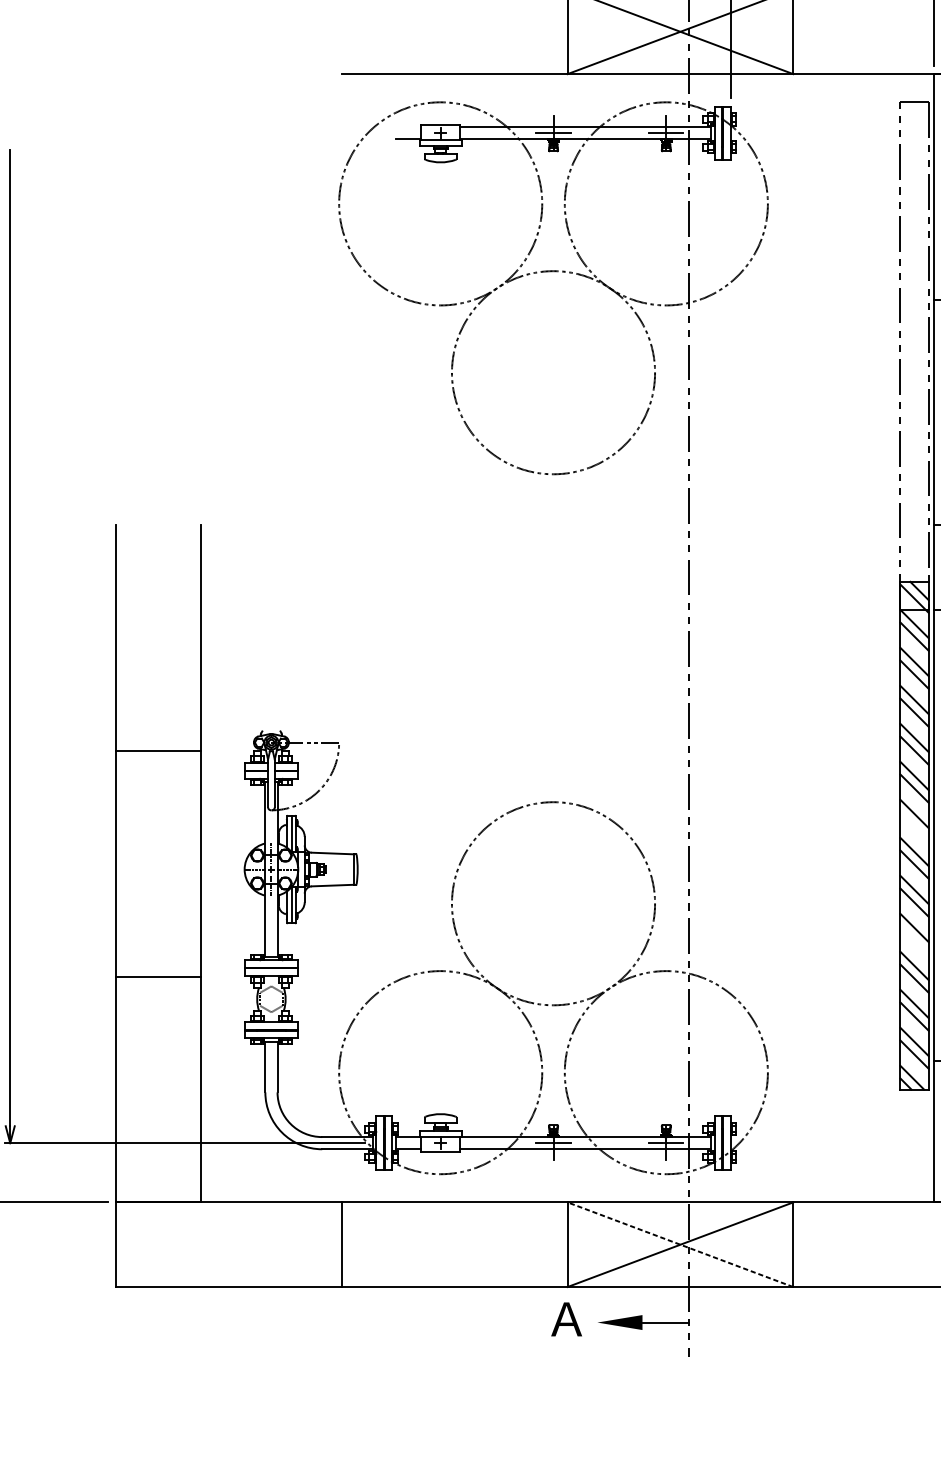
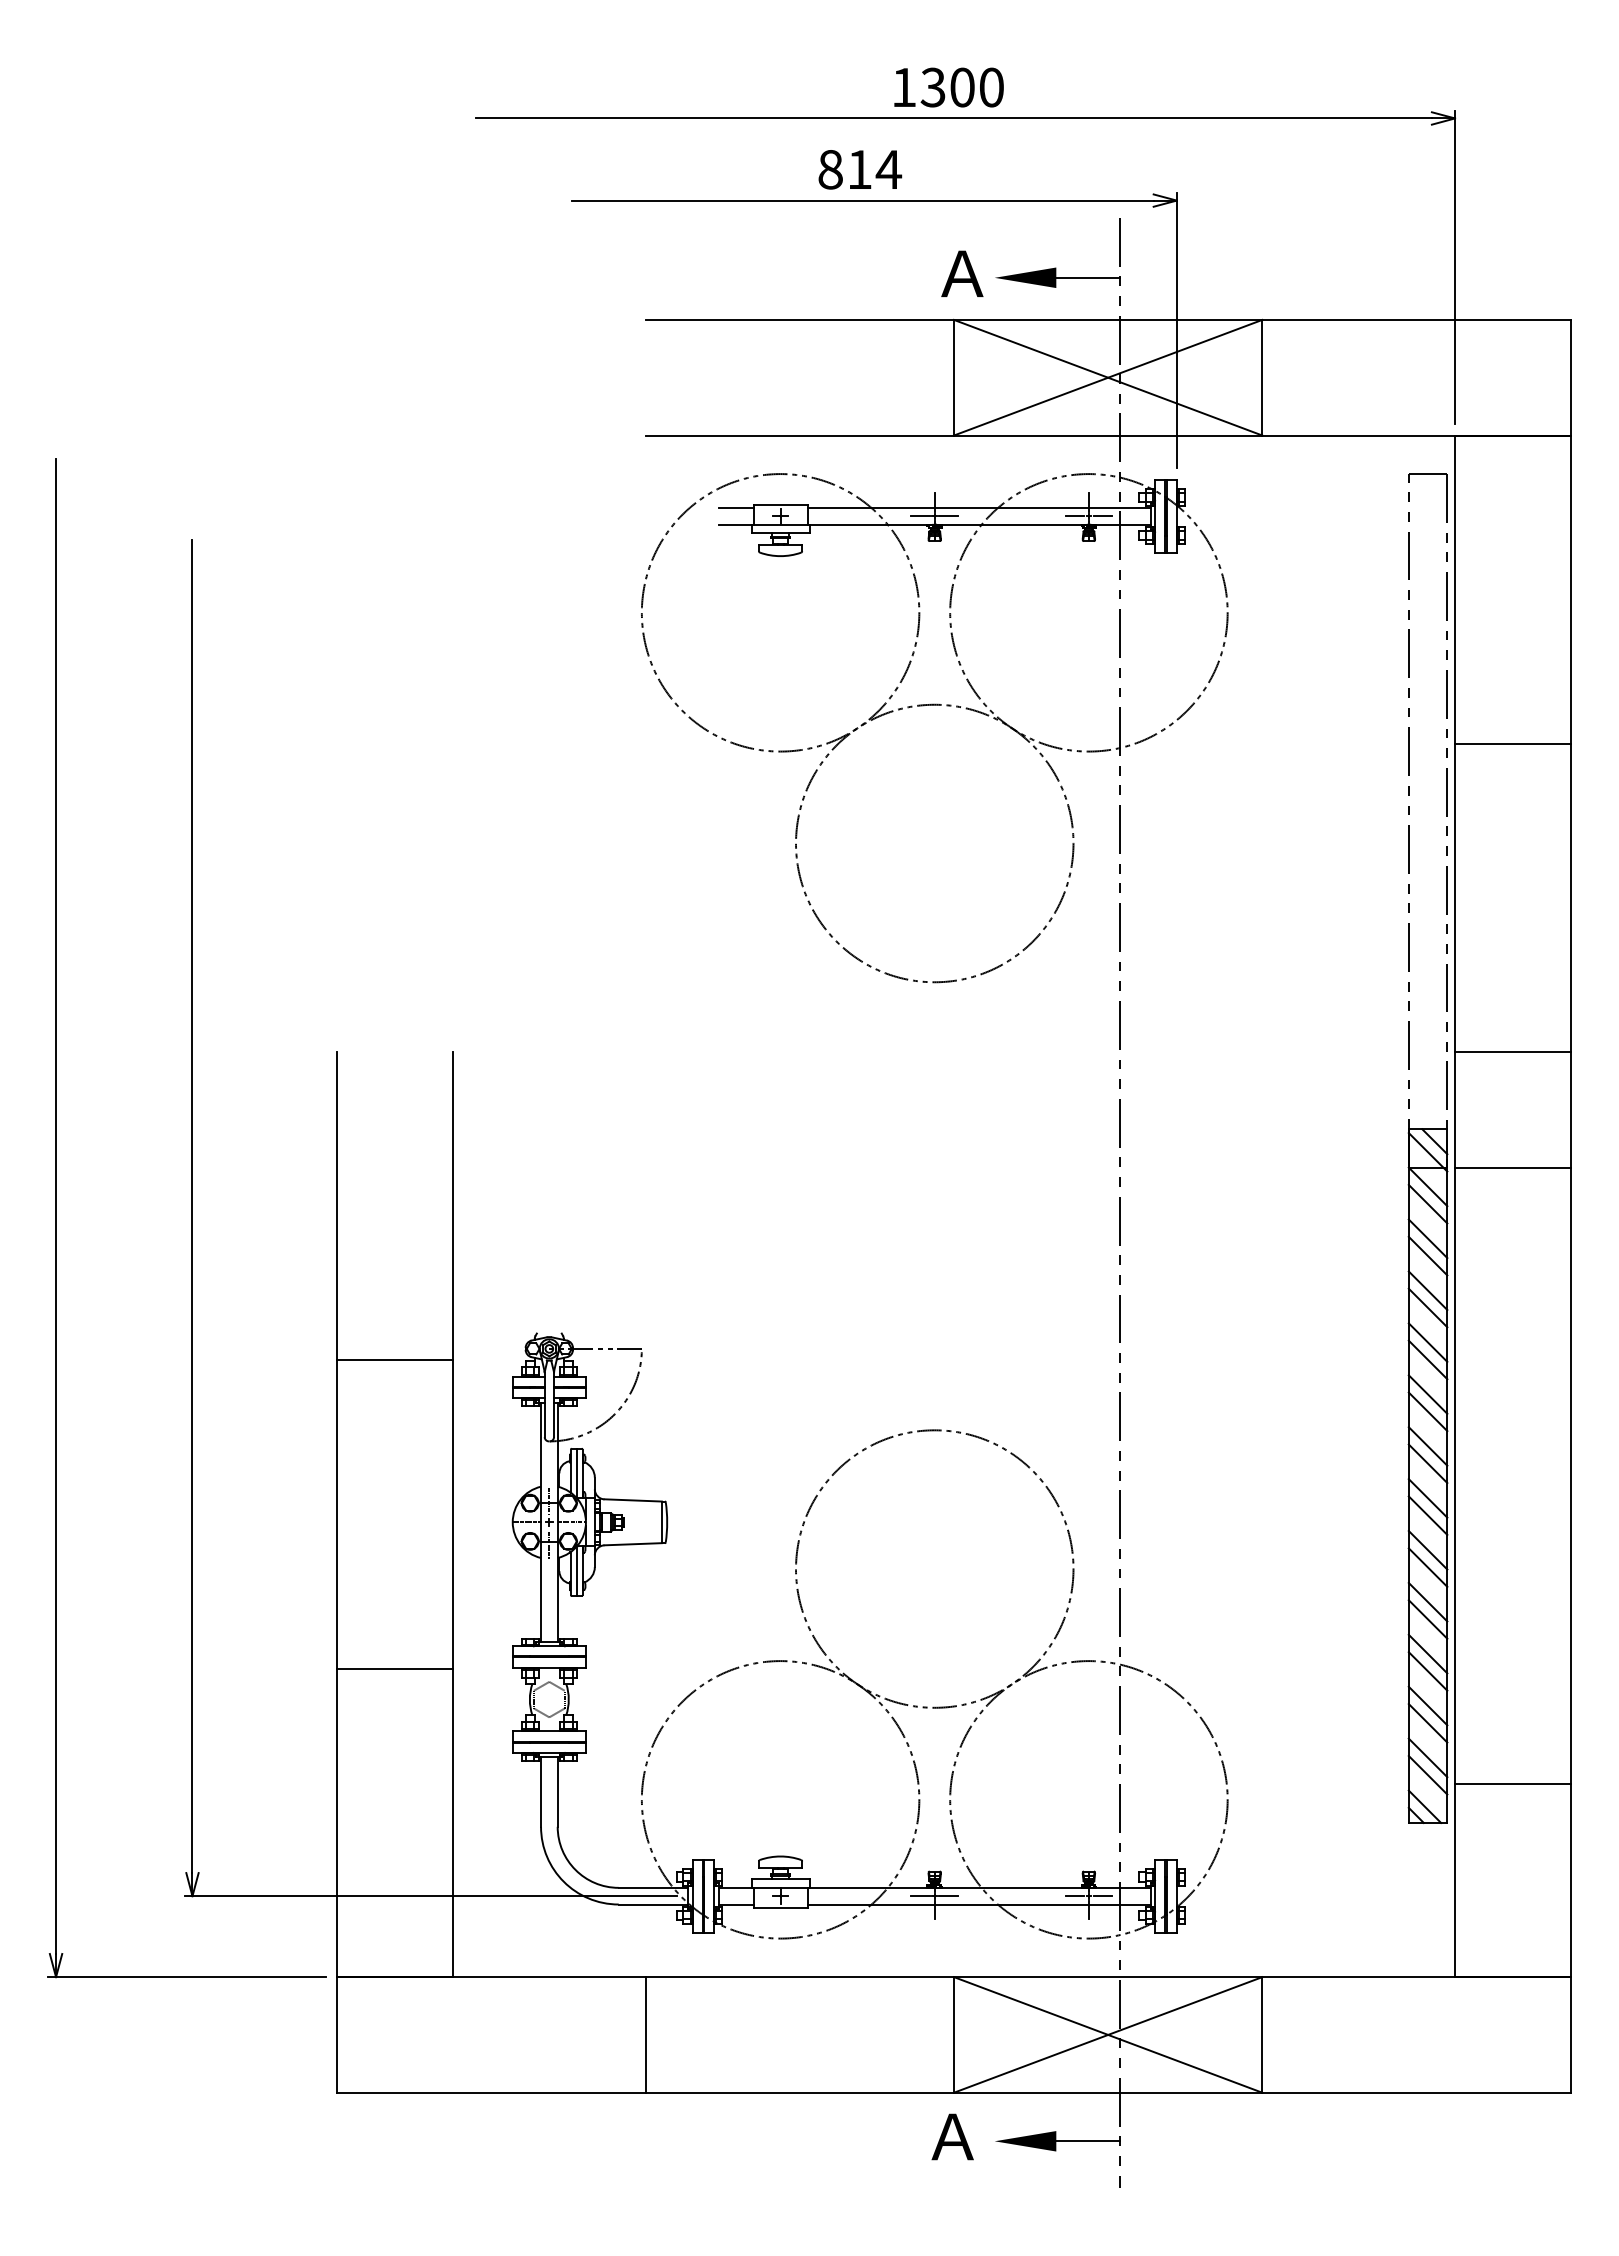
line: (407, 127) -> (735, 508), added
line: (914, 826) -> (1427, 1463), added
line: (914, 940) -> (1427, 1619), added
line: (680, 1244) -> (1108, 2034), dashed -> solid

